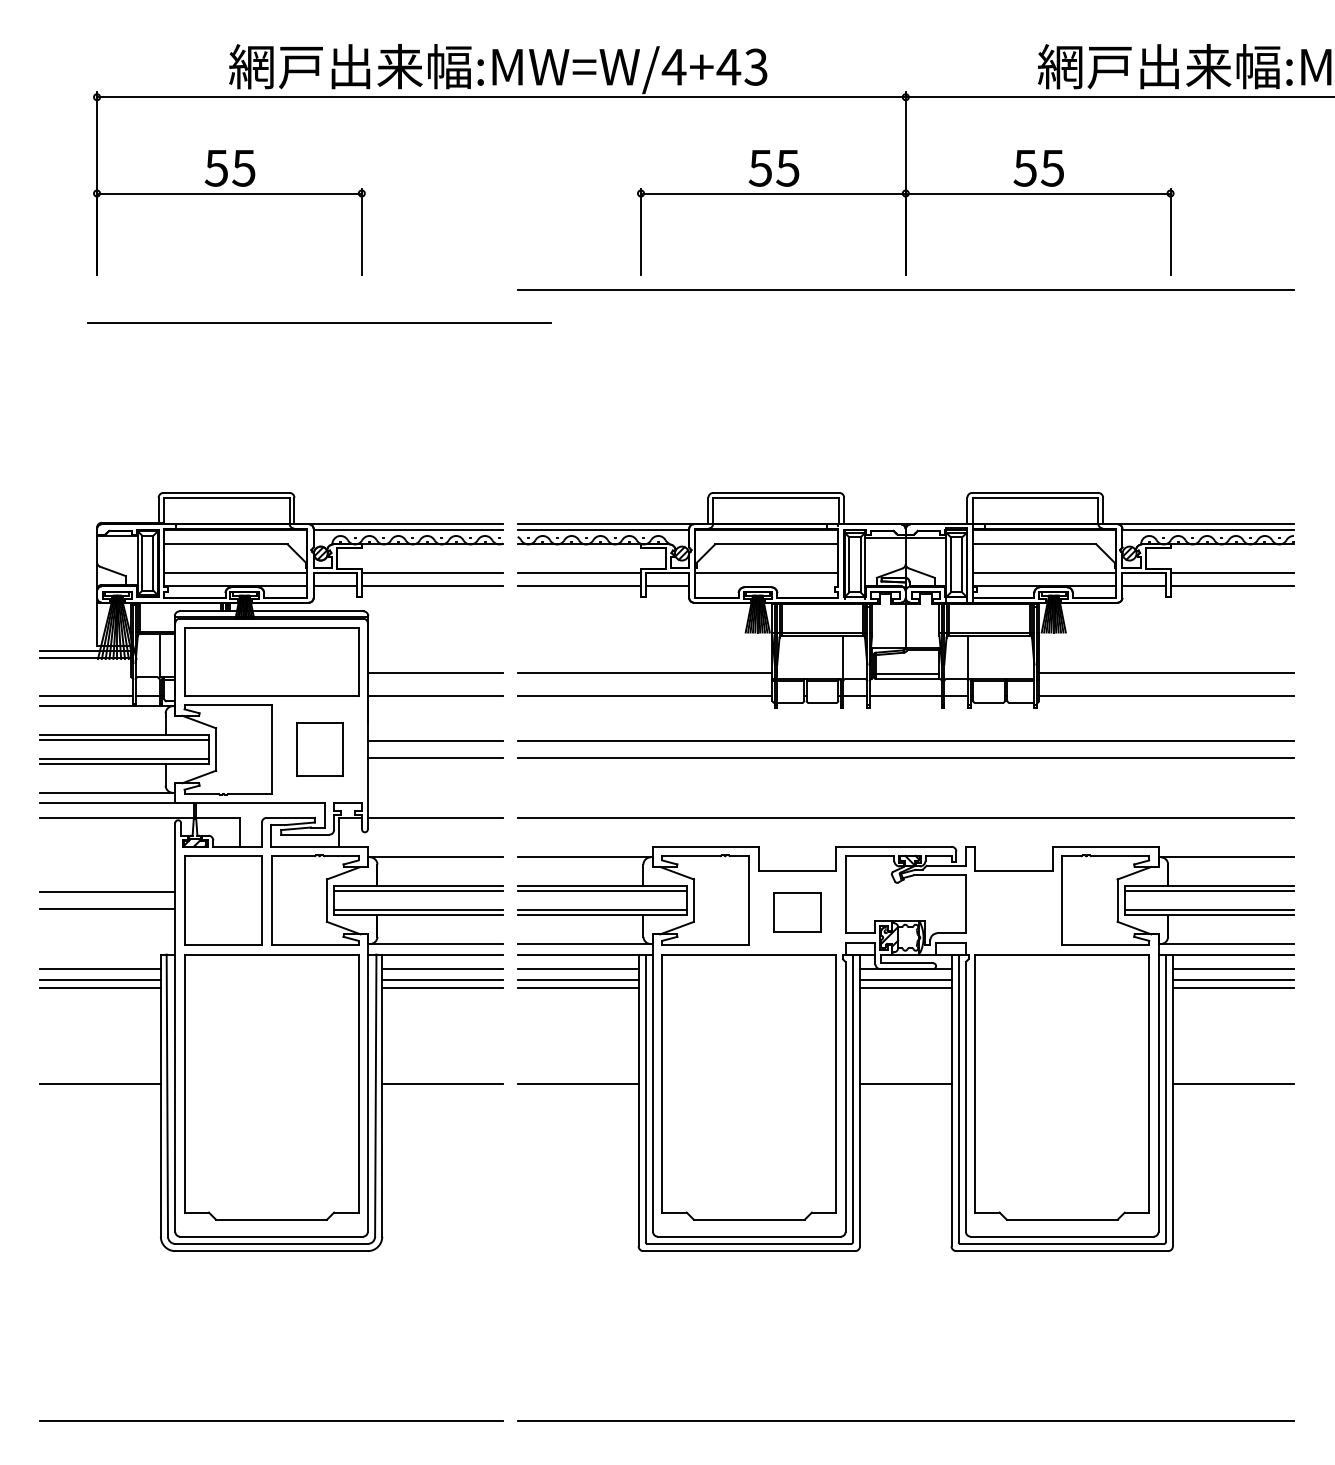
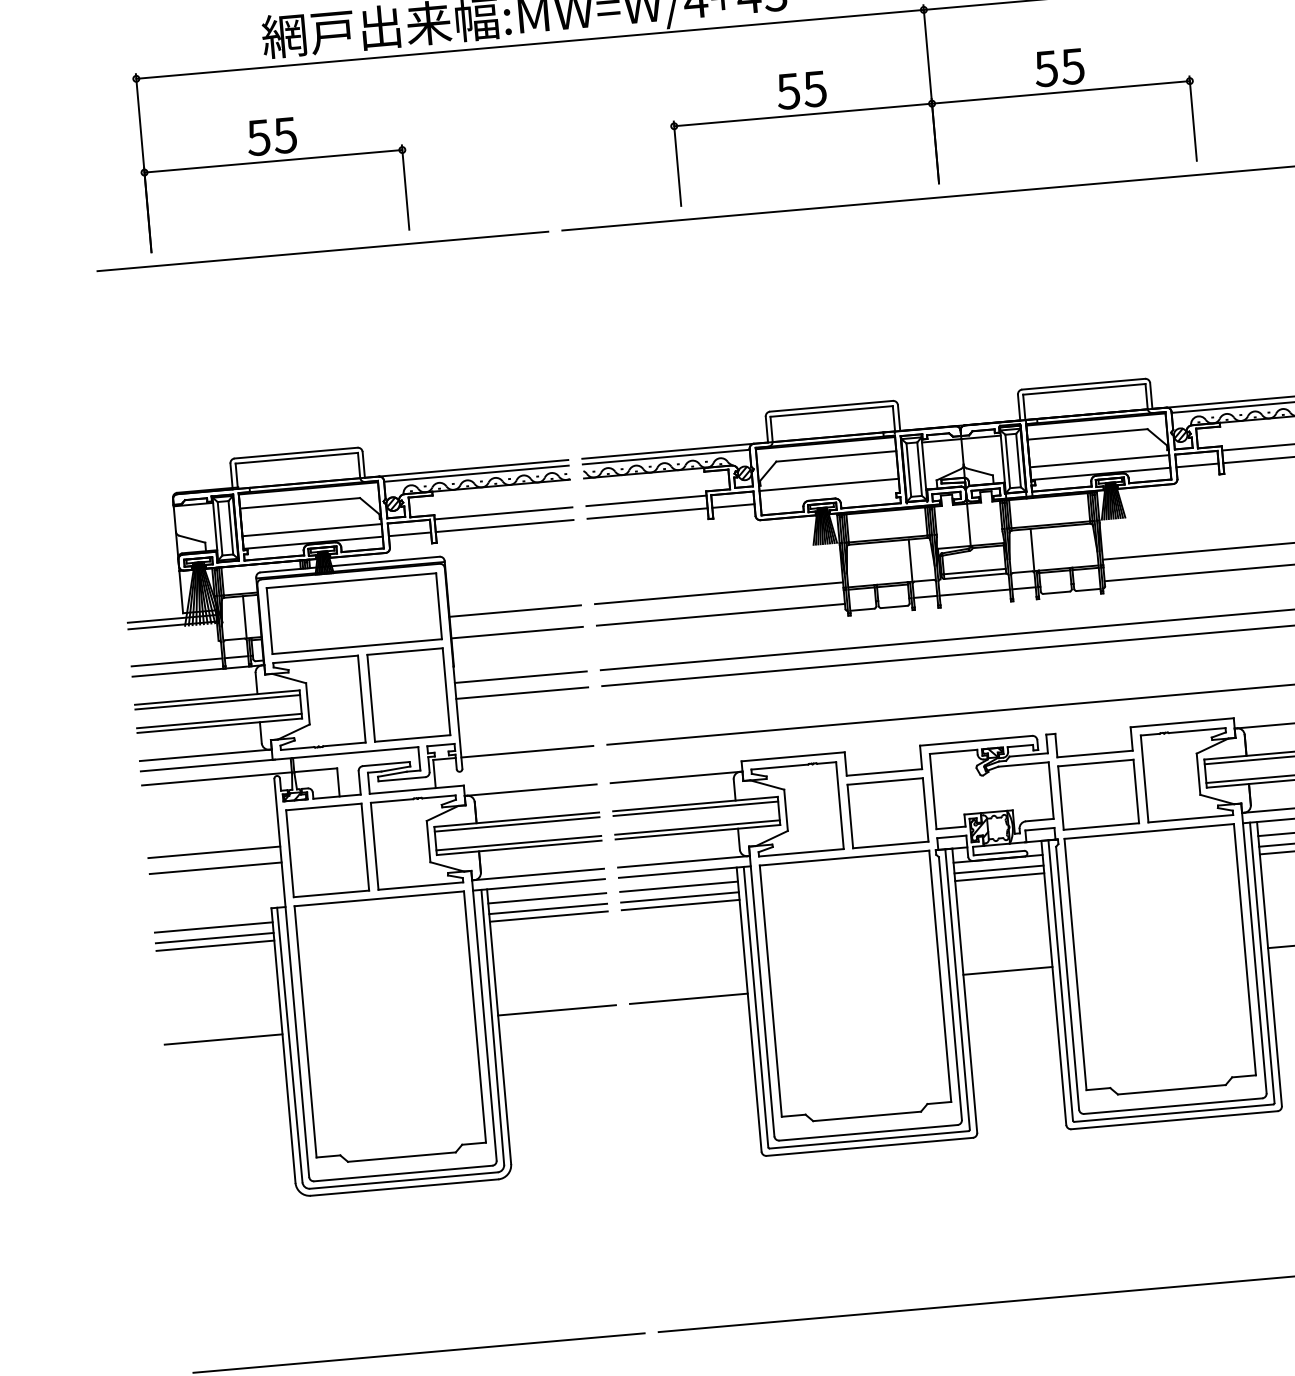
line: (319, 322) -> (322, 251), moved
part: (319, 749) -> (408, 695), size x1.67
part: (797, 912) -> (887, 813), size x1.67
part: (1013, 912) -> (1098, 794), added

